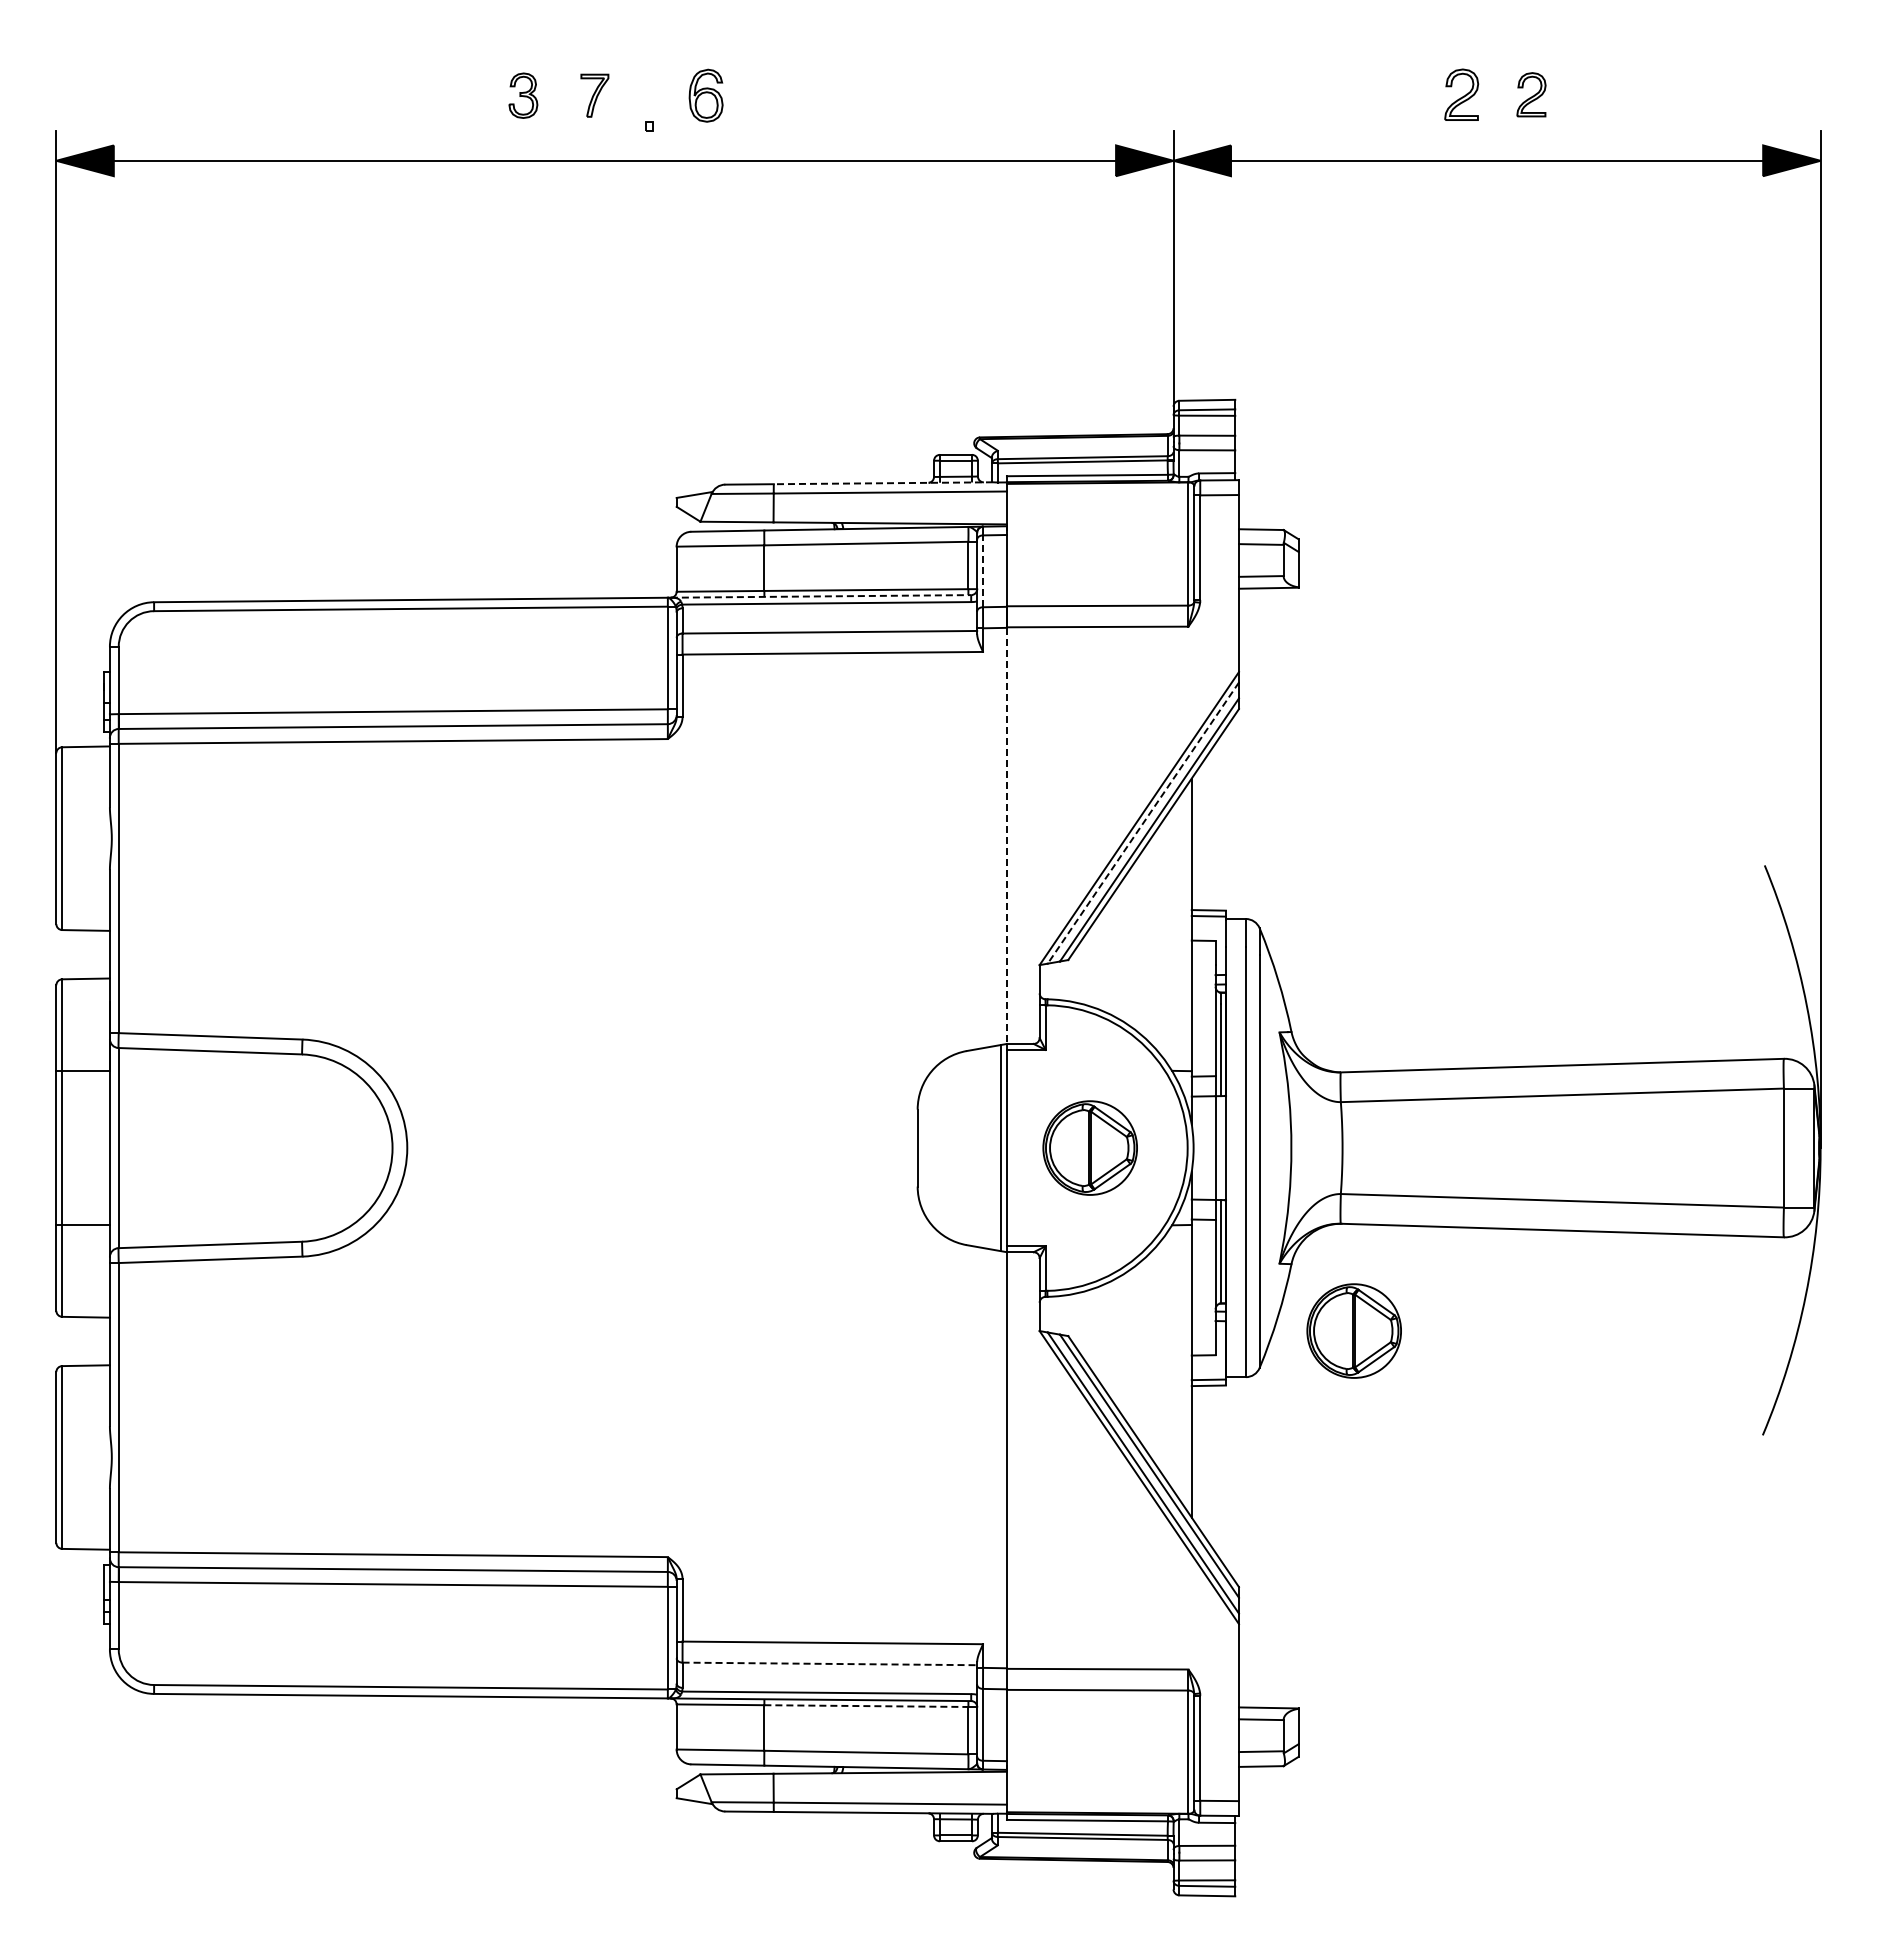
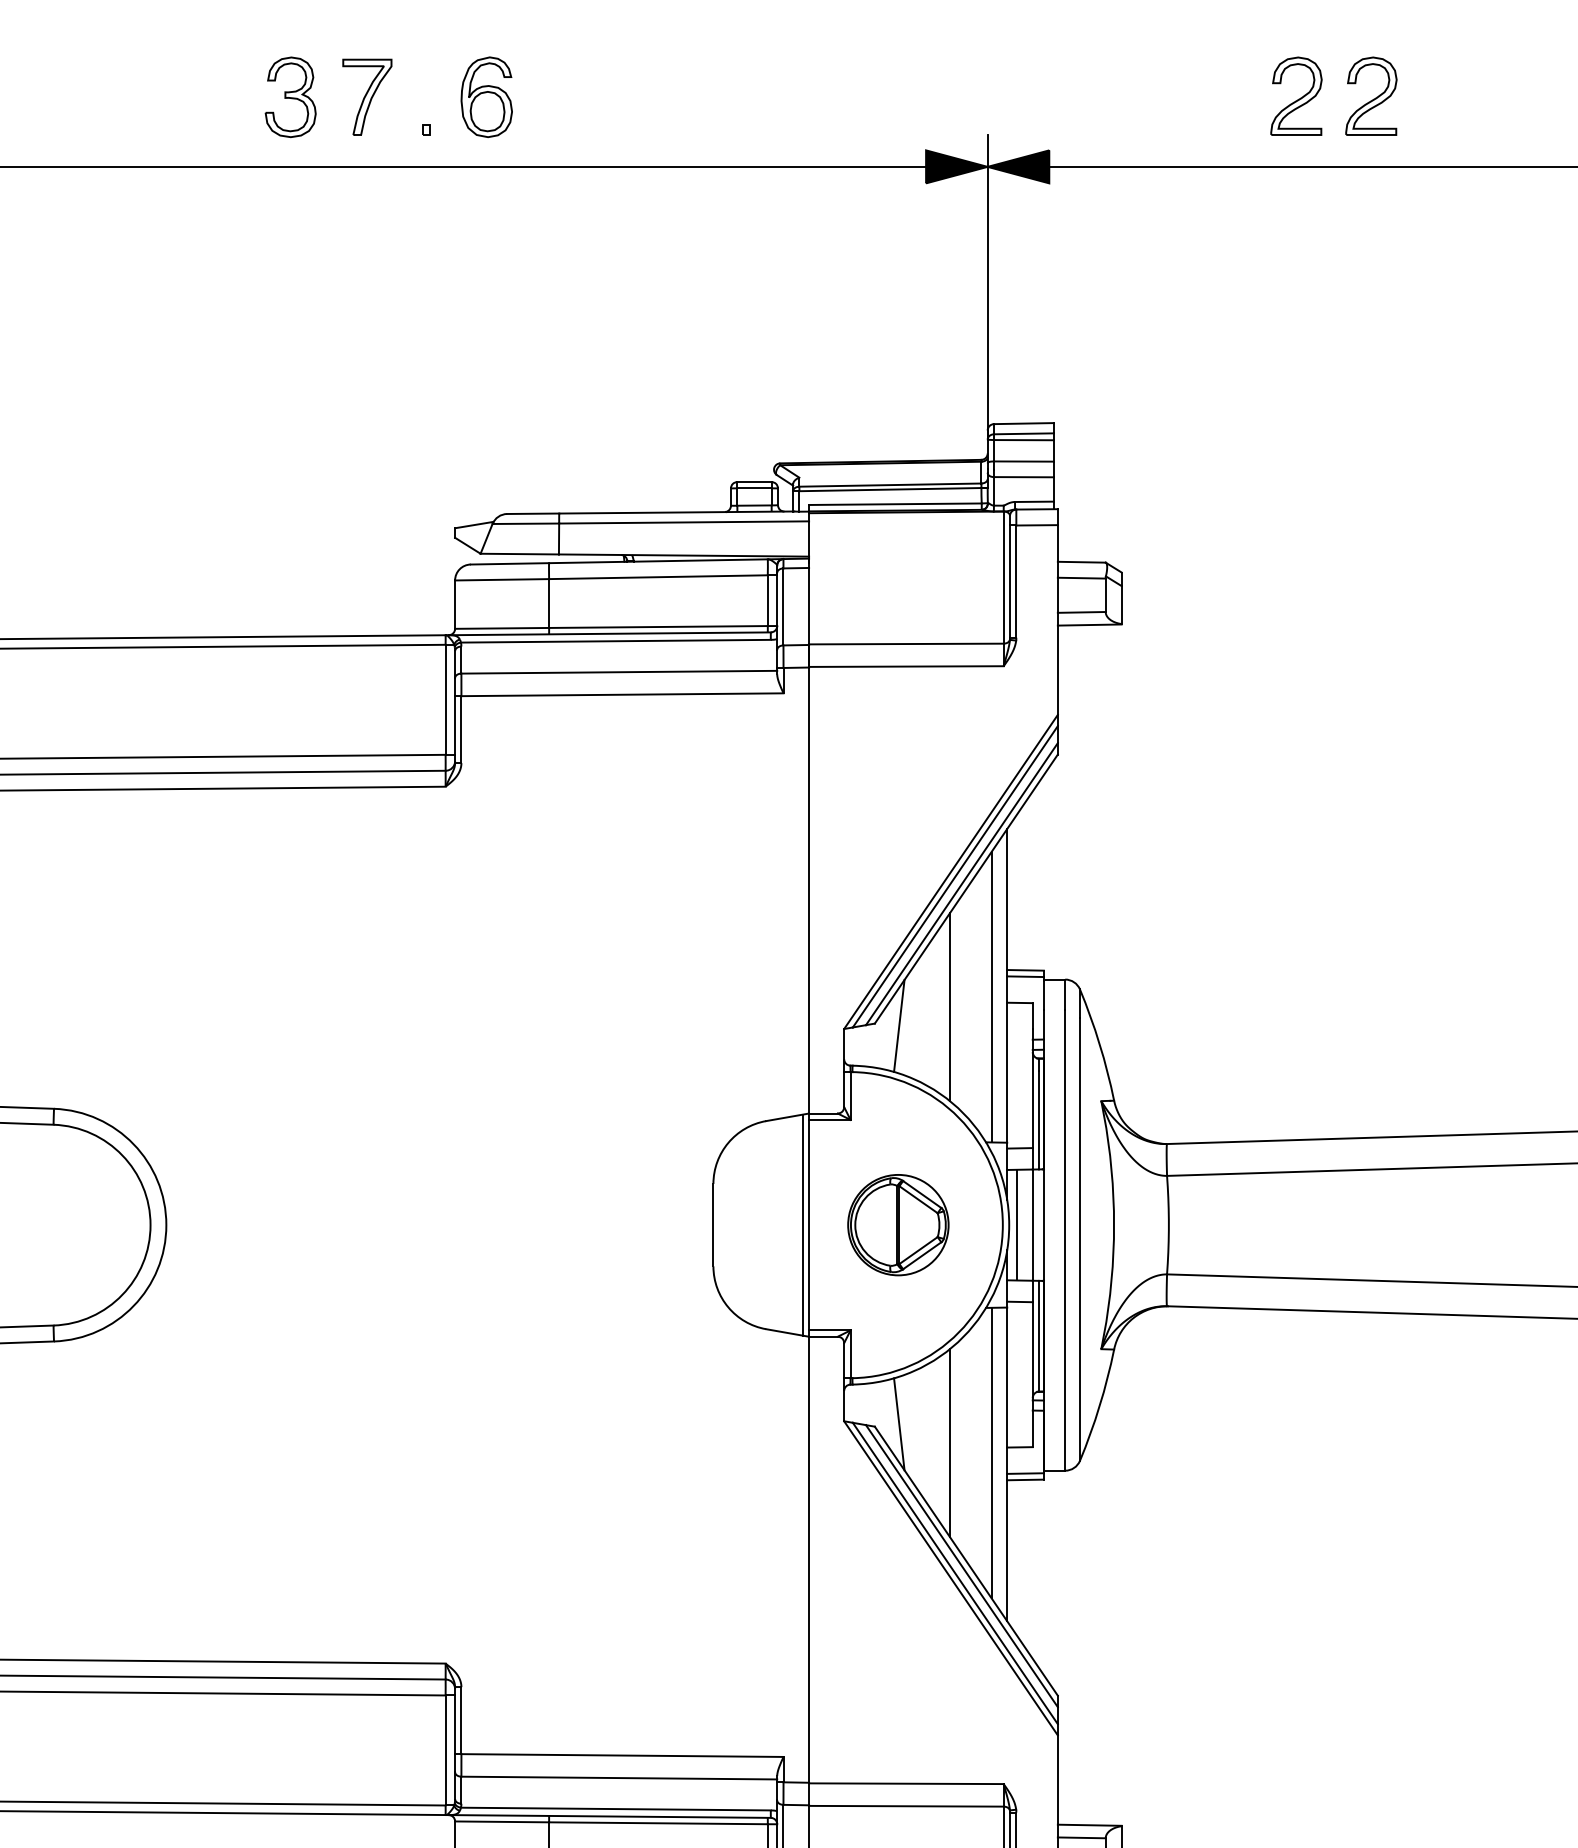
part: (1461, 94) -> (1296, 95), size x1.43
part: (1531, 94) -> (1371, 95), size x1.67
part: (523, 95) -> (290, 96), size x1.67
part: (594, 95) -> (367, 96), size x1.67
part: (705, 95) -> (486, 96), size x1.43
line: (883, 483) -> (676, 512), dashed -> solid
line: (983, 571) -> (783, 607), dashed -> solid
line: (821, 596) -> (610, 633), dashed -> solid
line: (1143, 823) -> (955, 877), dashed -> solid
line: (1006, 836) -> (808, 891), dashed -> solid
line: (1177, 935) -> (991, 997), added
line: (1138, 944) -> (950, 1006), added
line: (1090, 962) -> (898, 1026), added
line: (1200, 1147) -> (1016, 1224), added
part: (1353, 1330) -> (1180, 1420), removed
line: (1090, 1333) -> (898, 1423), added
line: (1138, 1350) -> (950, 1442), added
line: (1177, 1360) -> (991, 1452), added
line: (830, 1663) -> (619, 1777), dashed -> solid
line: (866, 1706) -> (658, 1823), dashed -> solid

